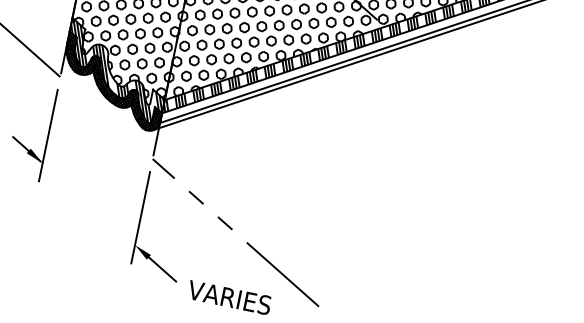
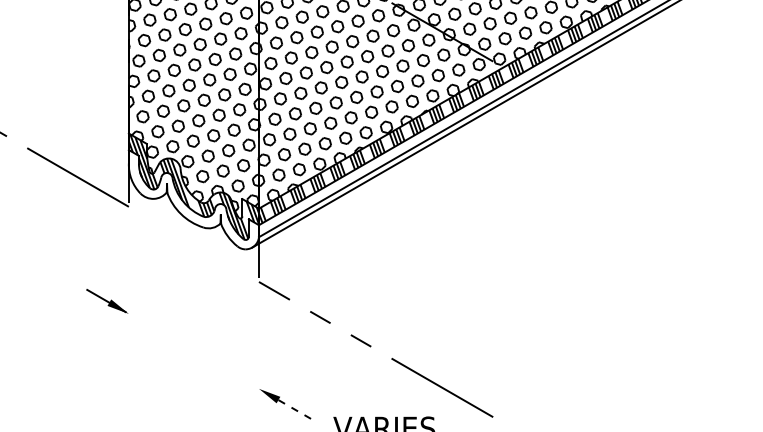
hatch: (113, 81) -> (193, 199), removed
line: (48, 135) -> (128, 279), removed
line: (140, 217) -> (258, 354), removed
line: (163, 269) -> (298, 411), solid -> dashed

